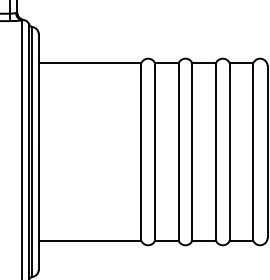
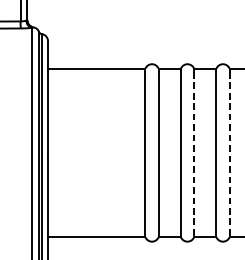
line: (192, 153) -> (194, 154), solid -> dashed
line: (229, 153) -> (229, 154), solid -> dashed

